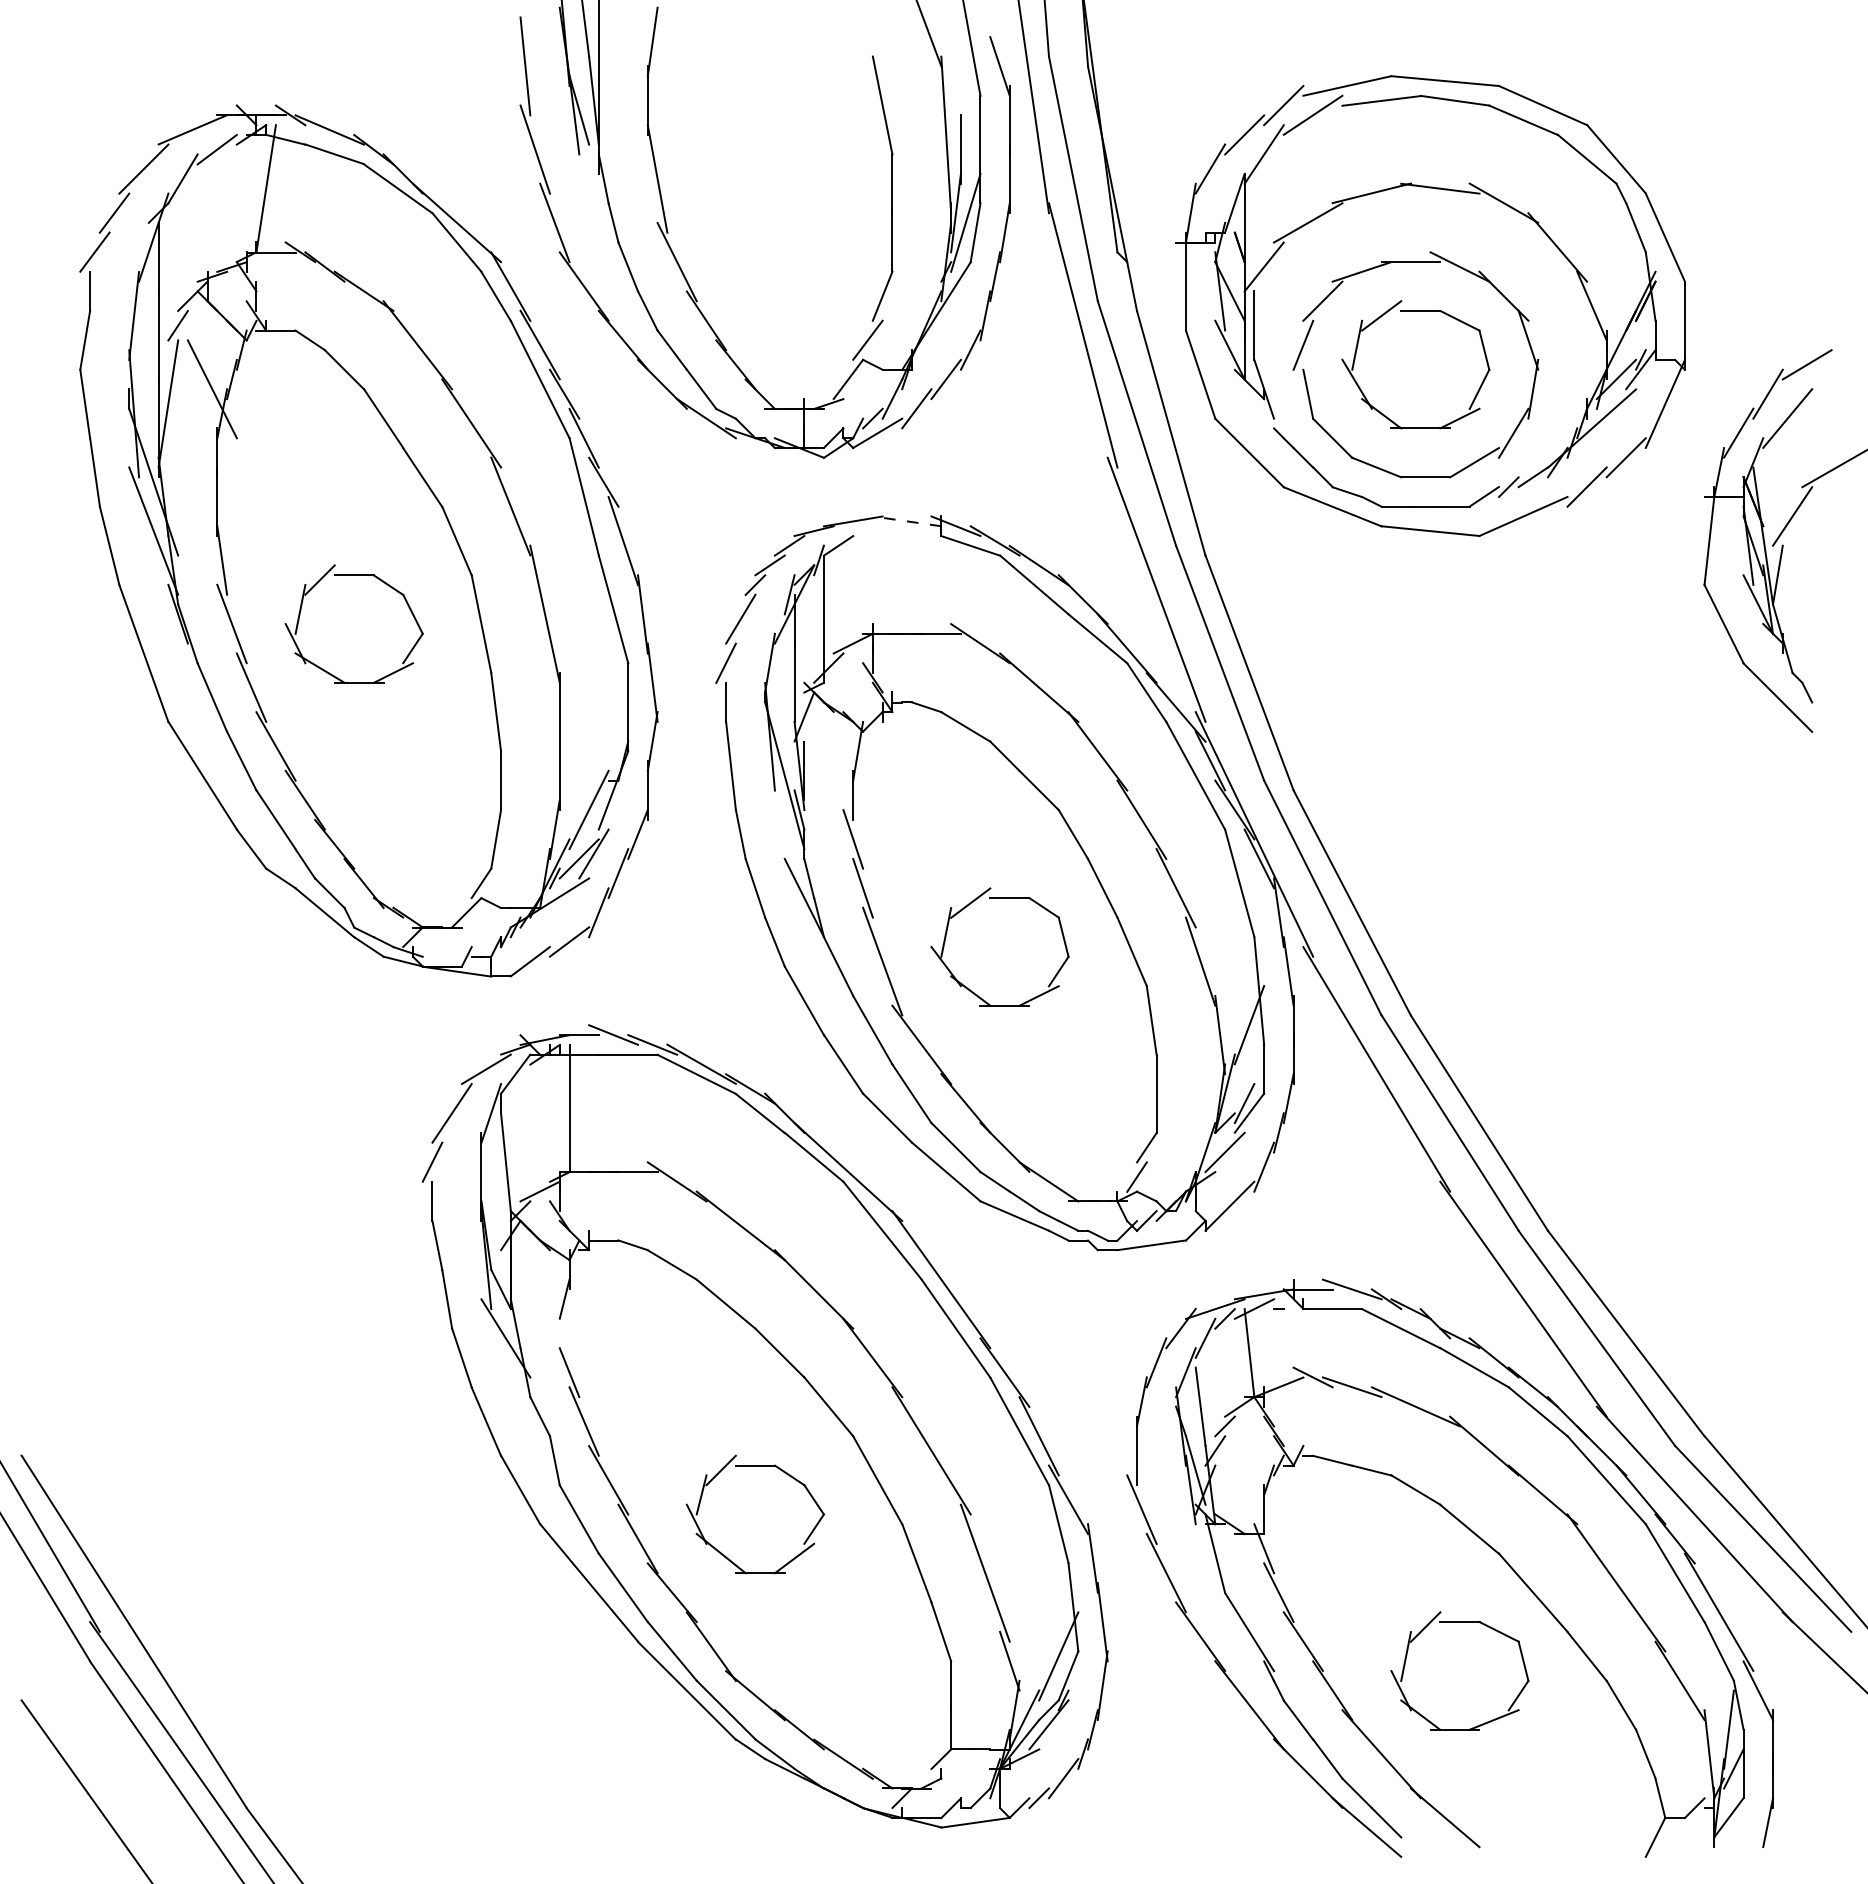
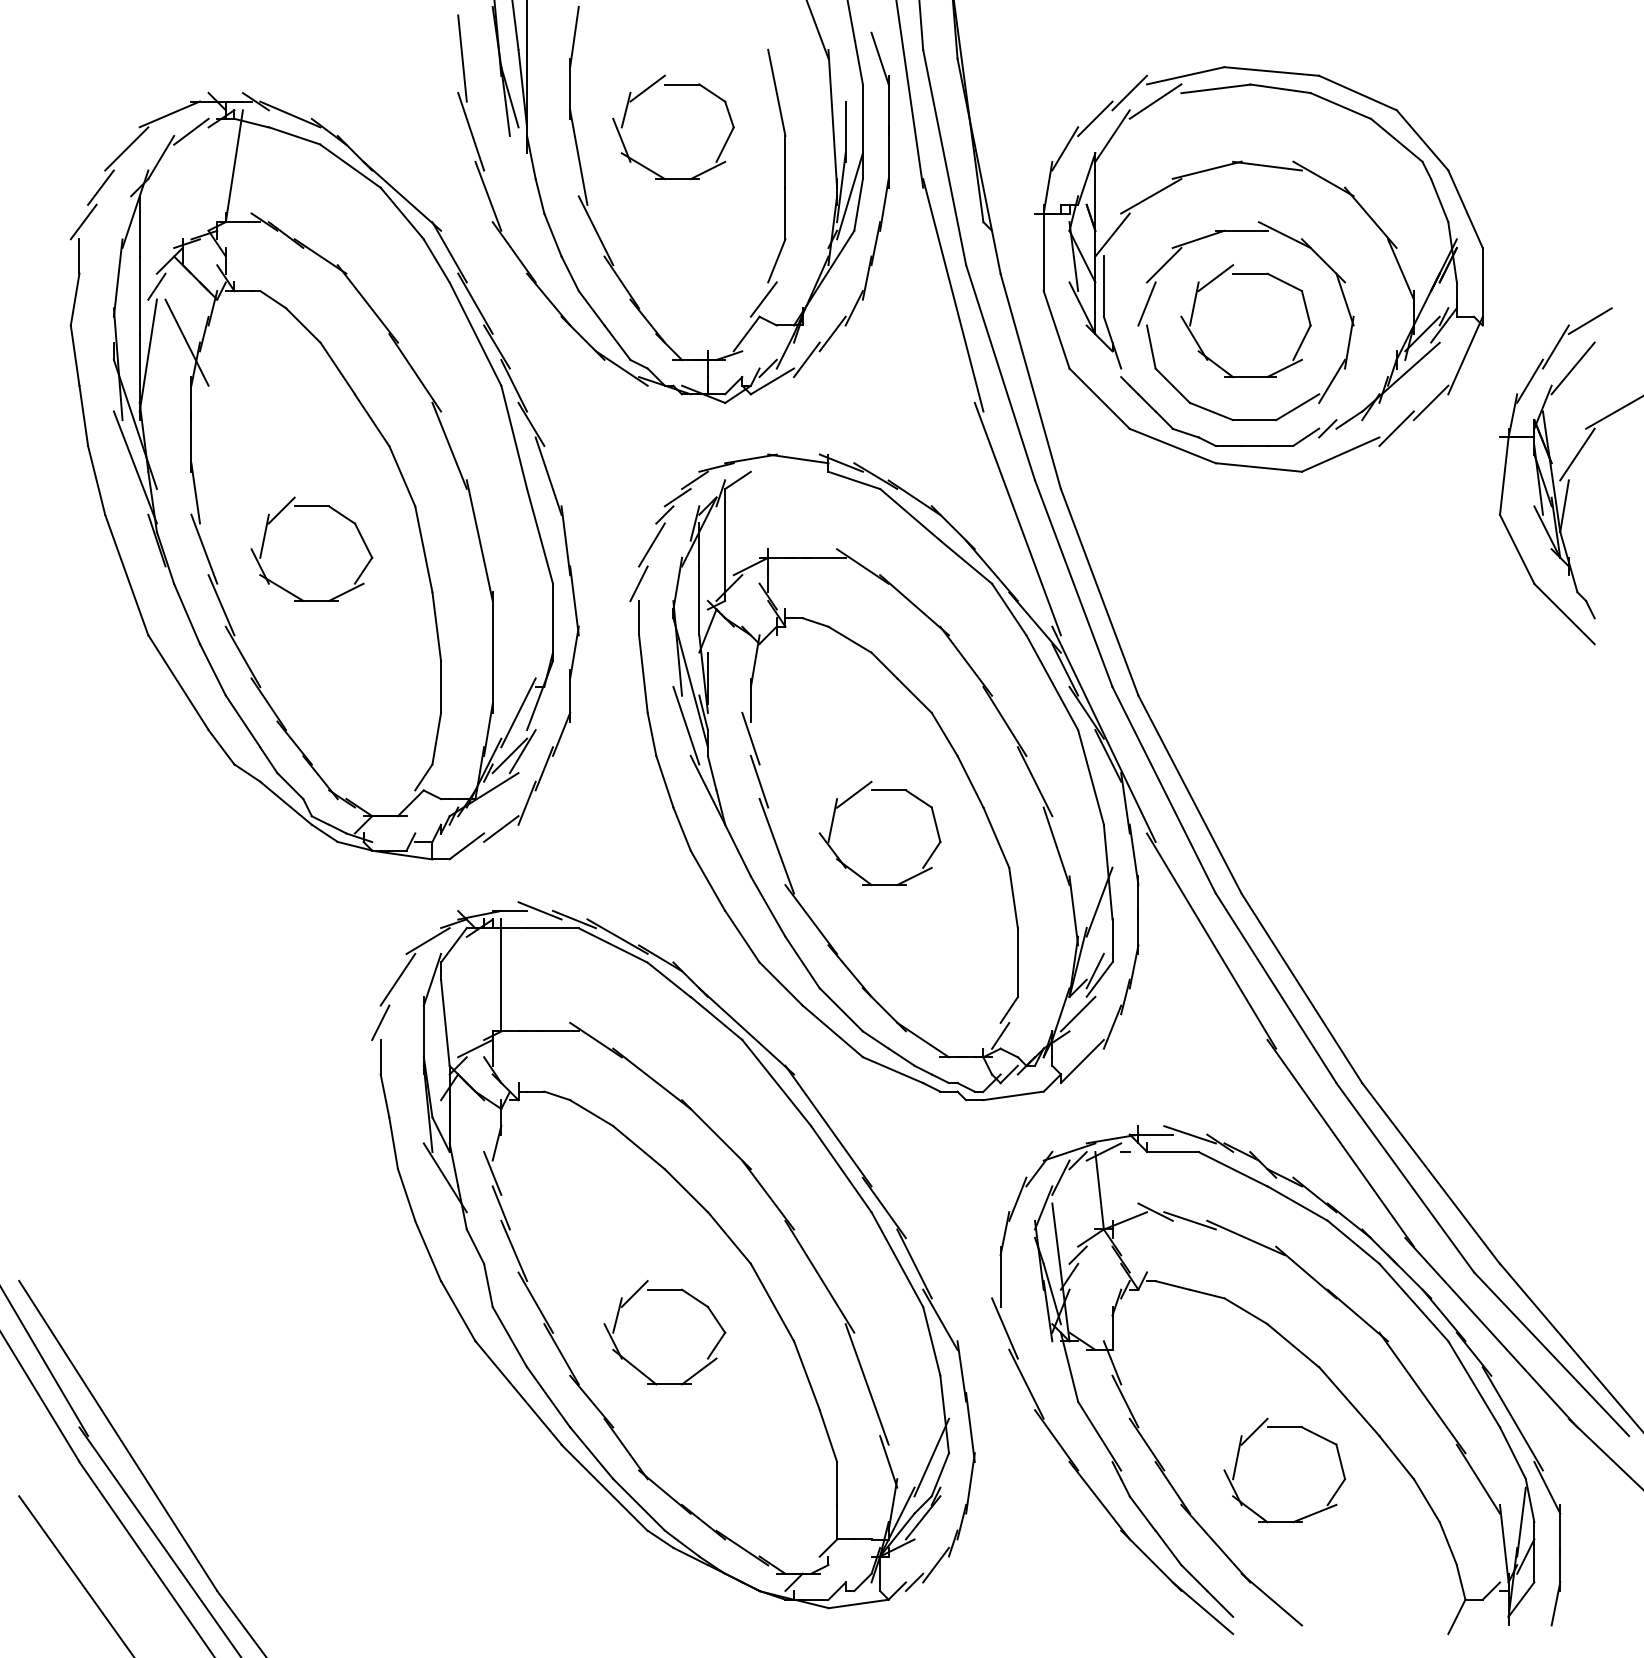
part: (764, 96) -> (672, 85), added
line: (907, 521) -> (798, 459), dashed -> solid
line: (779, 824) -> (686, 725), added
line: (559, 1333) -> (492, 1173), added

